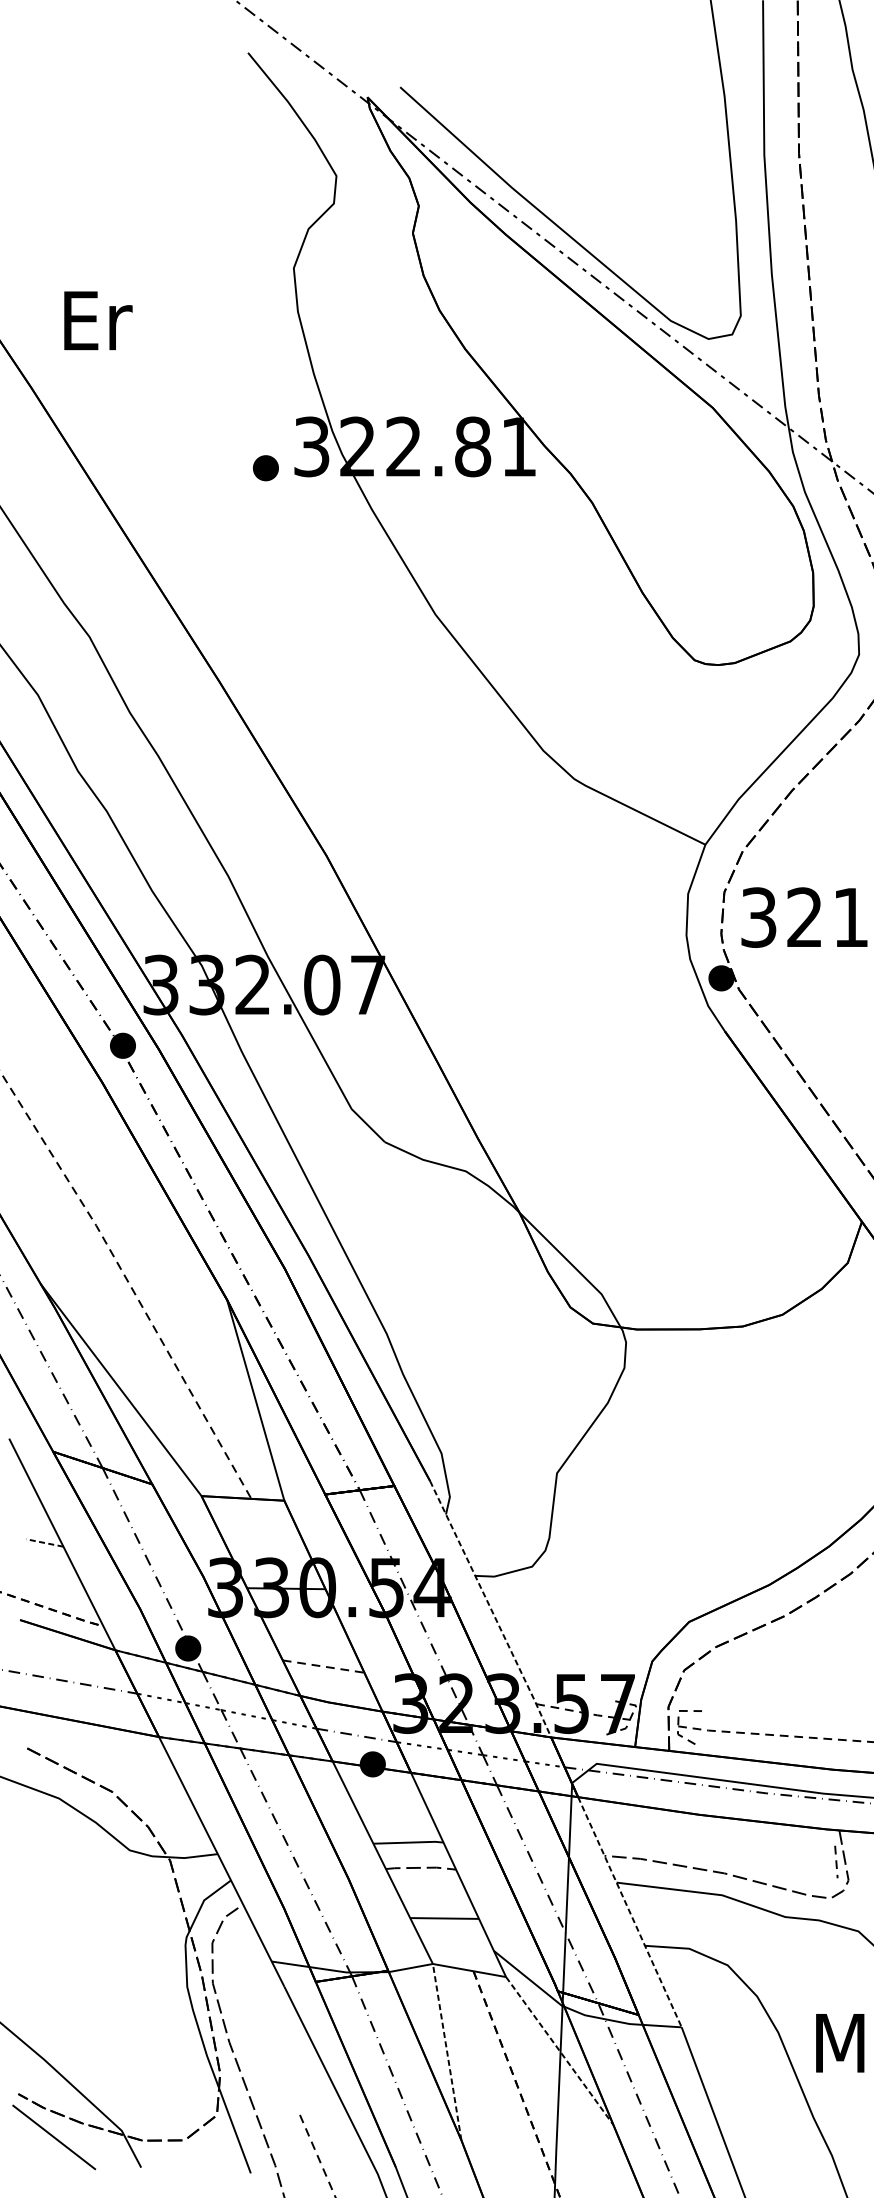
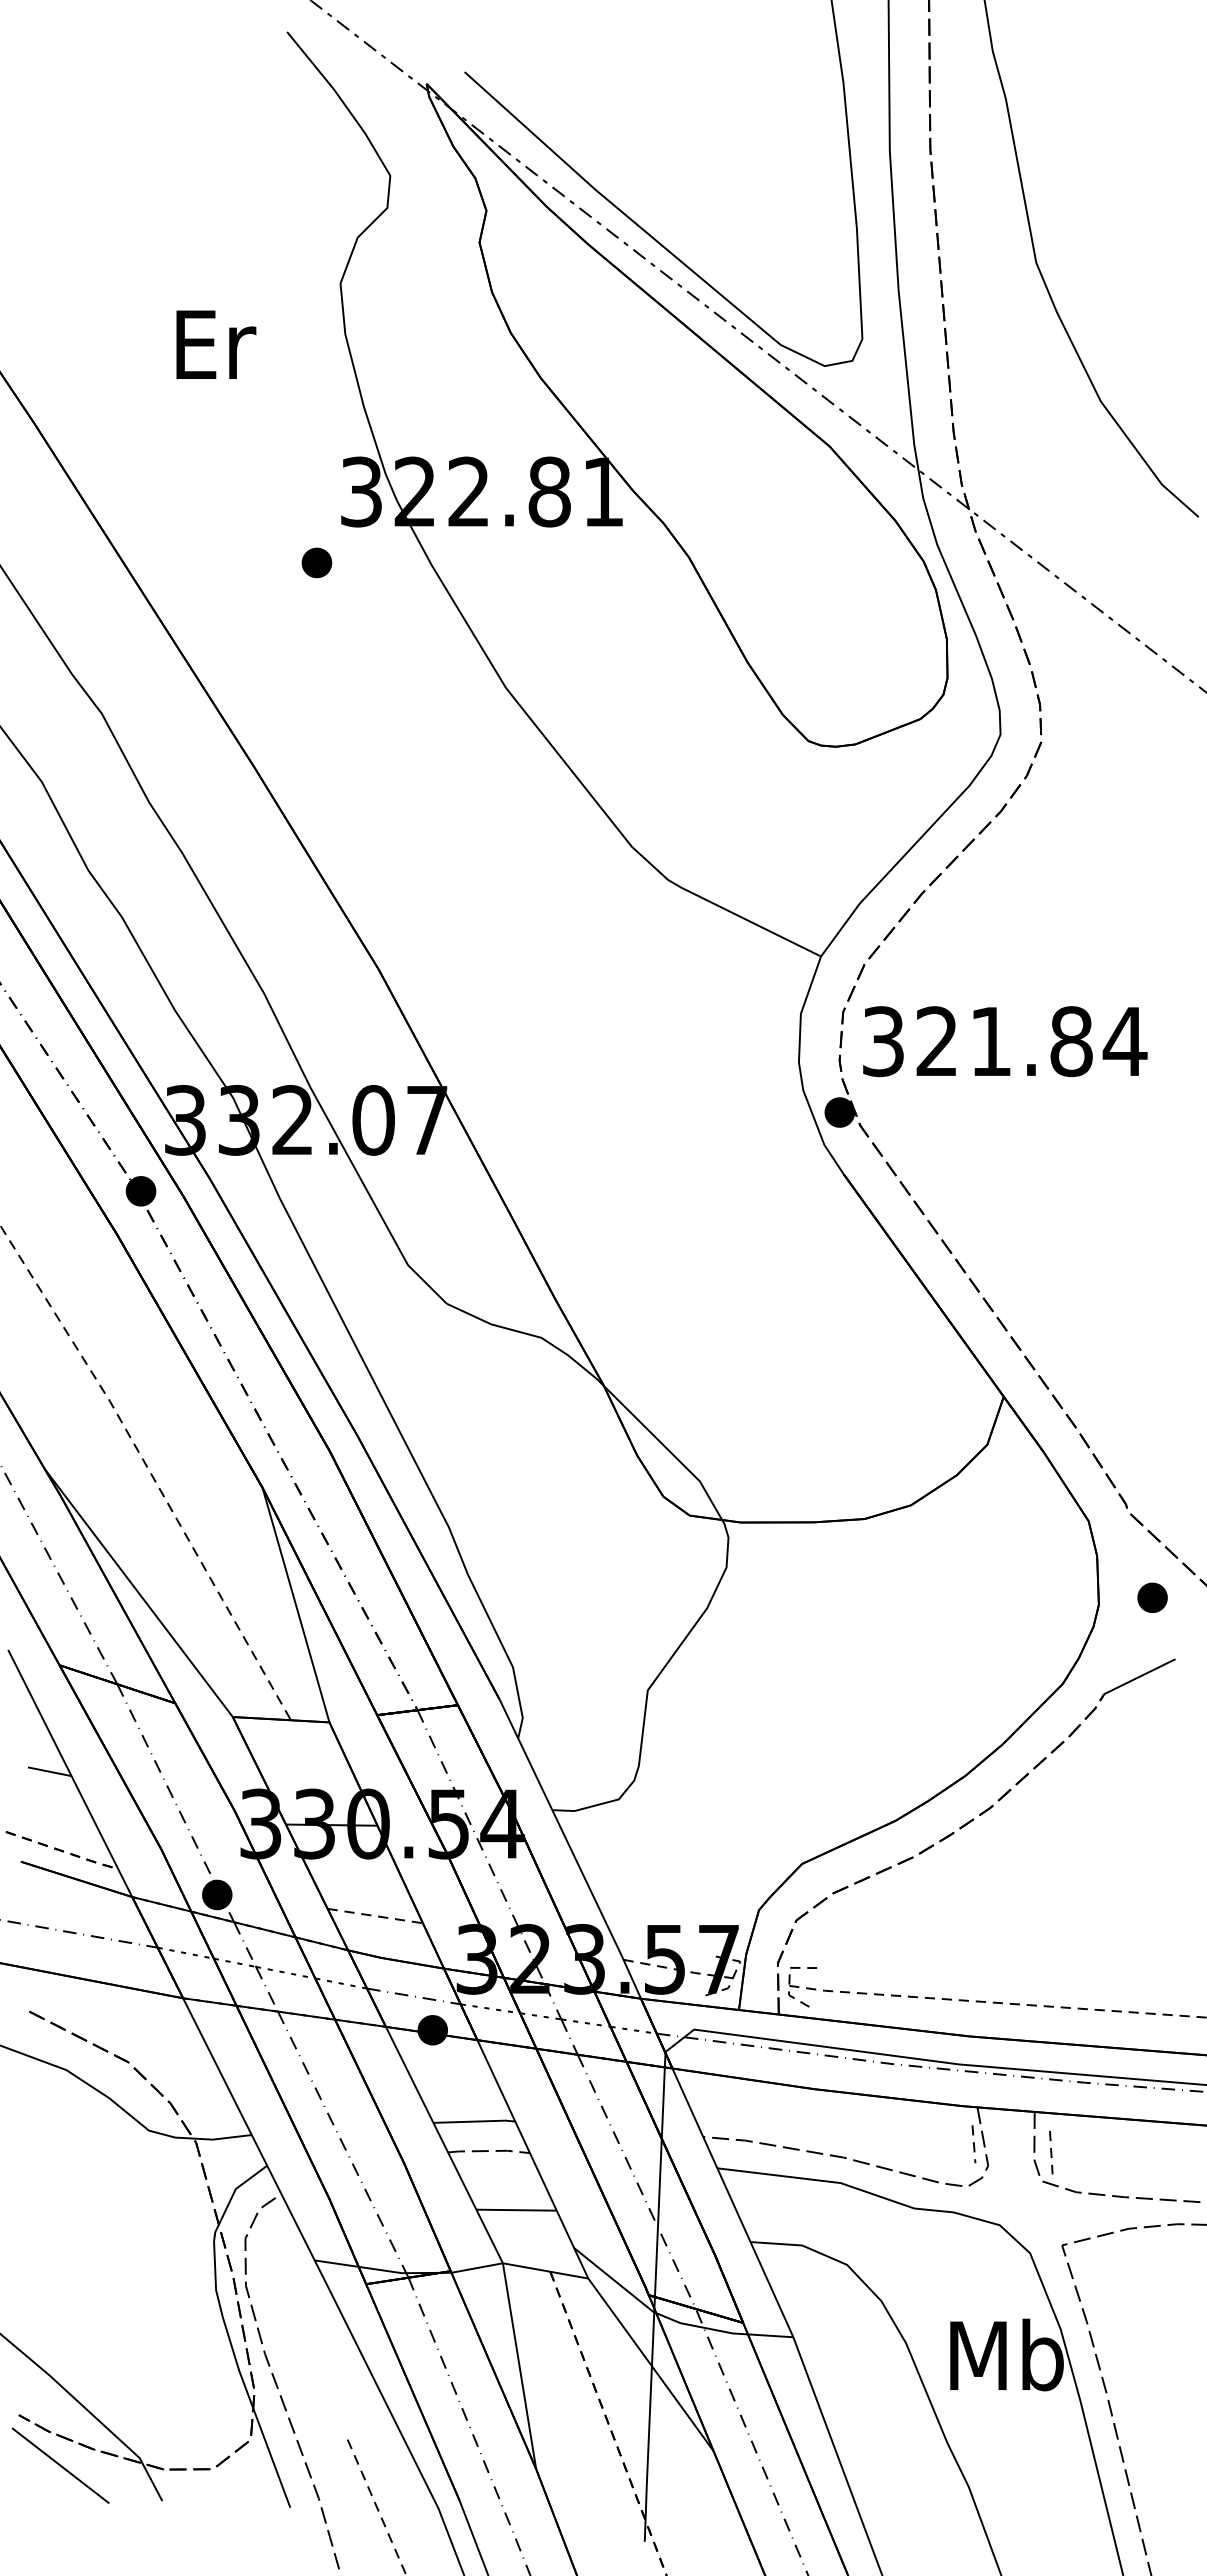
text: (98, 320) -> (216, 344), moved
part: (265, 467) -> (316, 562), moved
line: (44, 1542) -> (49, 1771), dashed -> solid
line: (491, 1610) -> (571, 1850), dashed -> solid
line: (629, 1911) -> (732, 2201), dashed -> solid
line: (559, 2050) -> (650, 2364), dashed -> solid
line: (447, 2051) -> (519, 2365), dashed -> solid

